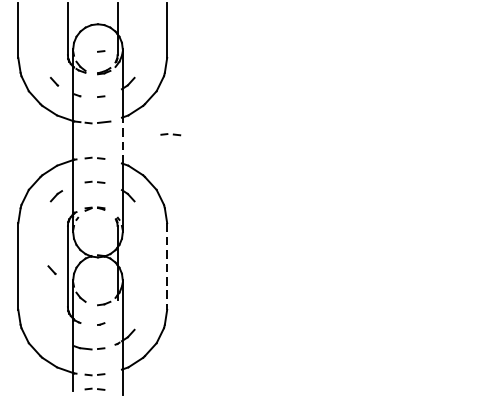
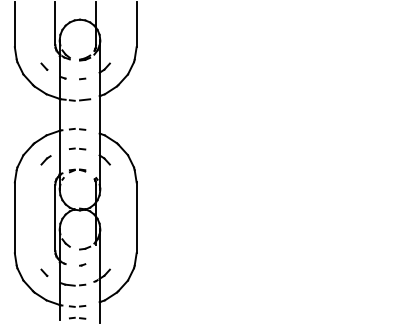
line: (101, 50) -> (82, 41), removed
part: (170, 134) -> (139, 109), removed
line: (123, 140) -> (100, 114), dashed -> solid
line: (167, 267) -> (136, 218), dashed -> solid
part: (52, 269) -> (44, 272), moved

